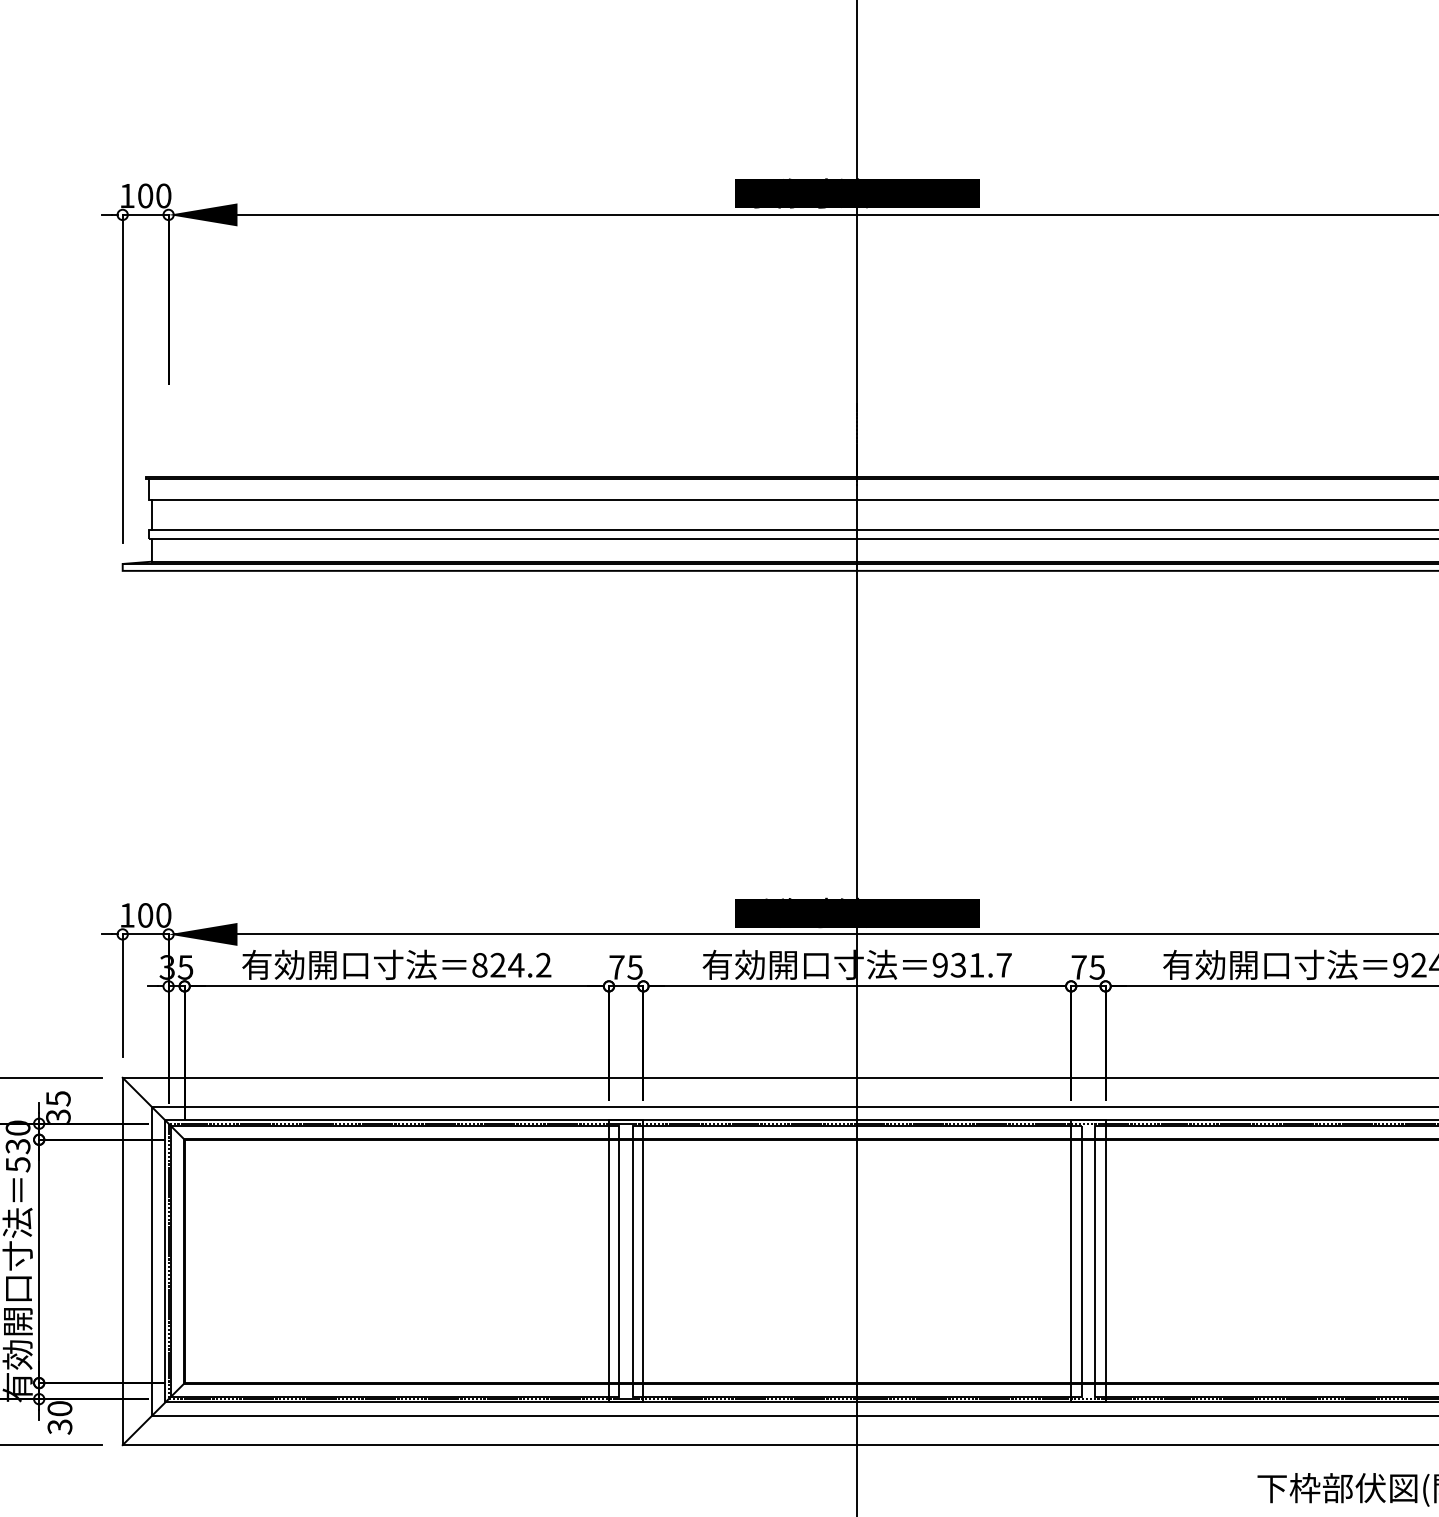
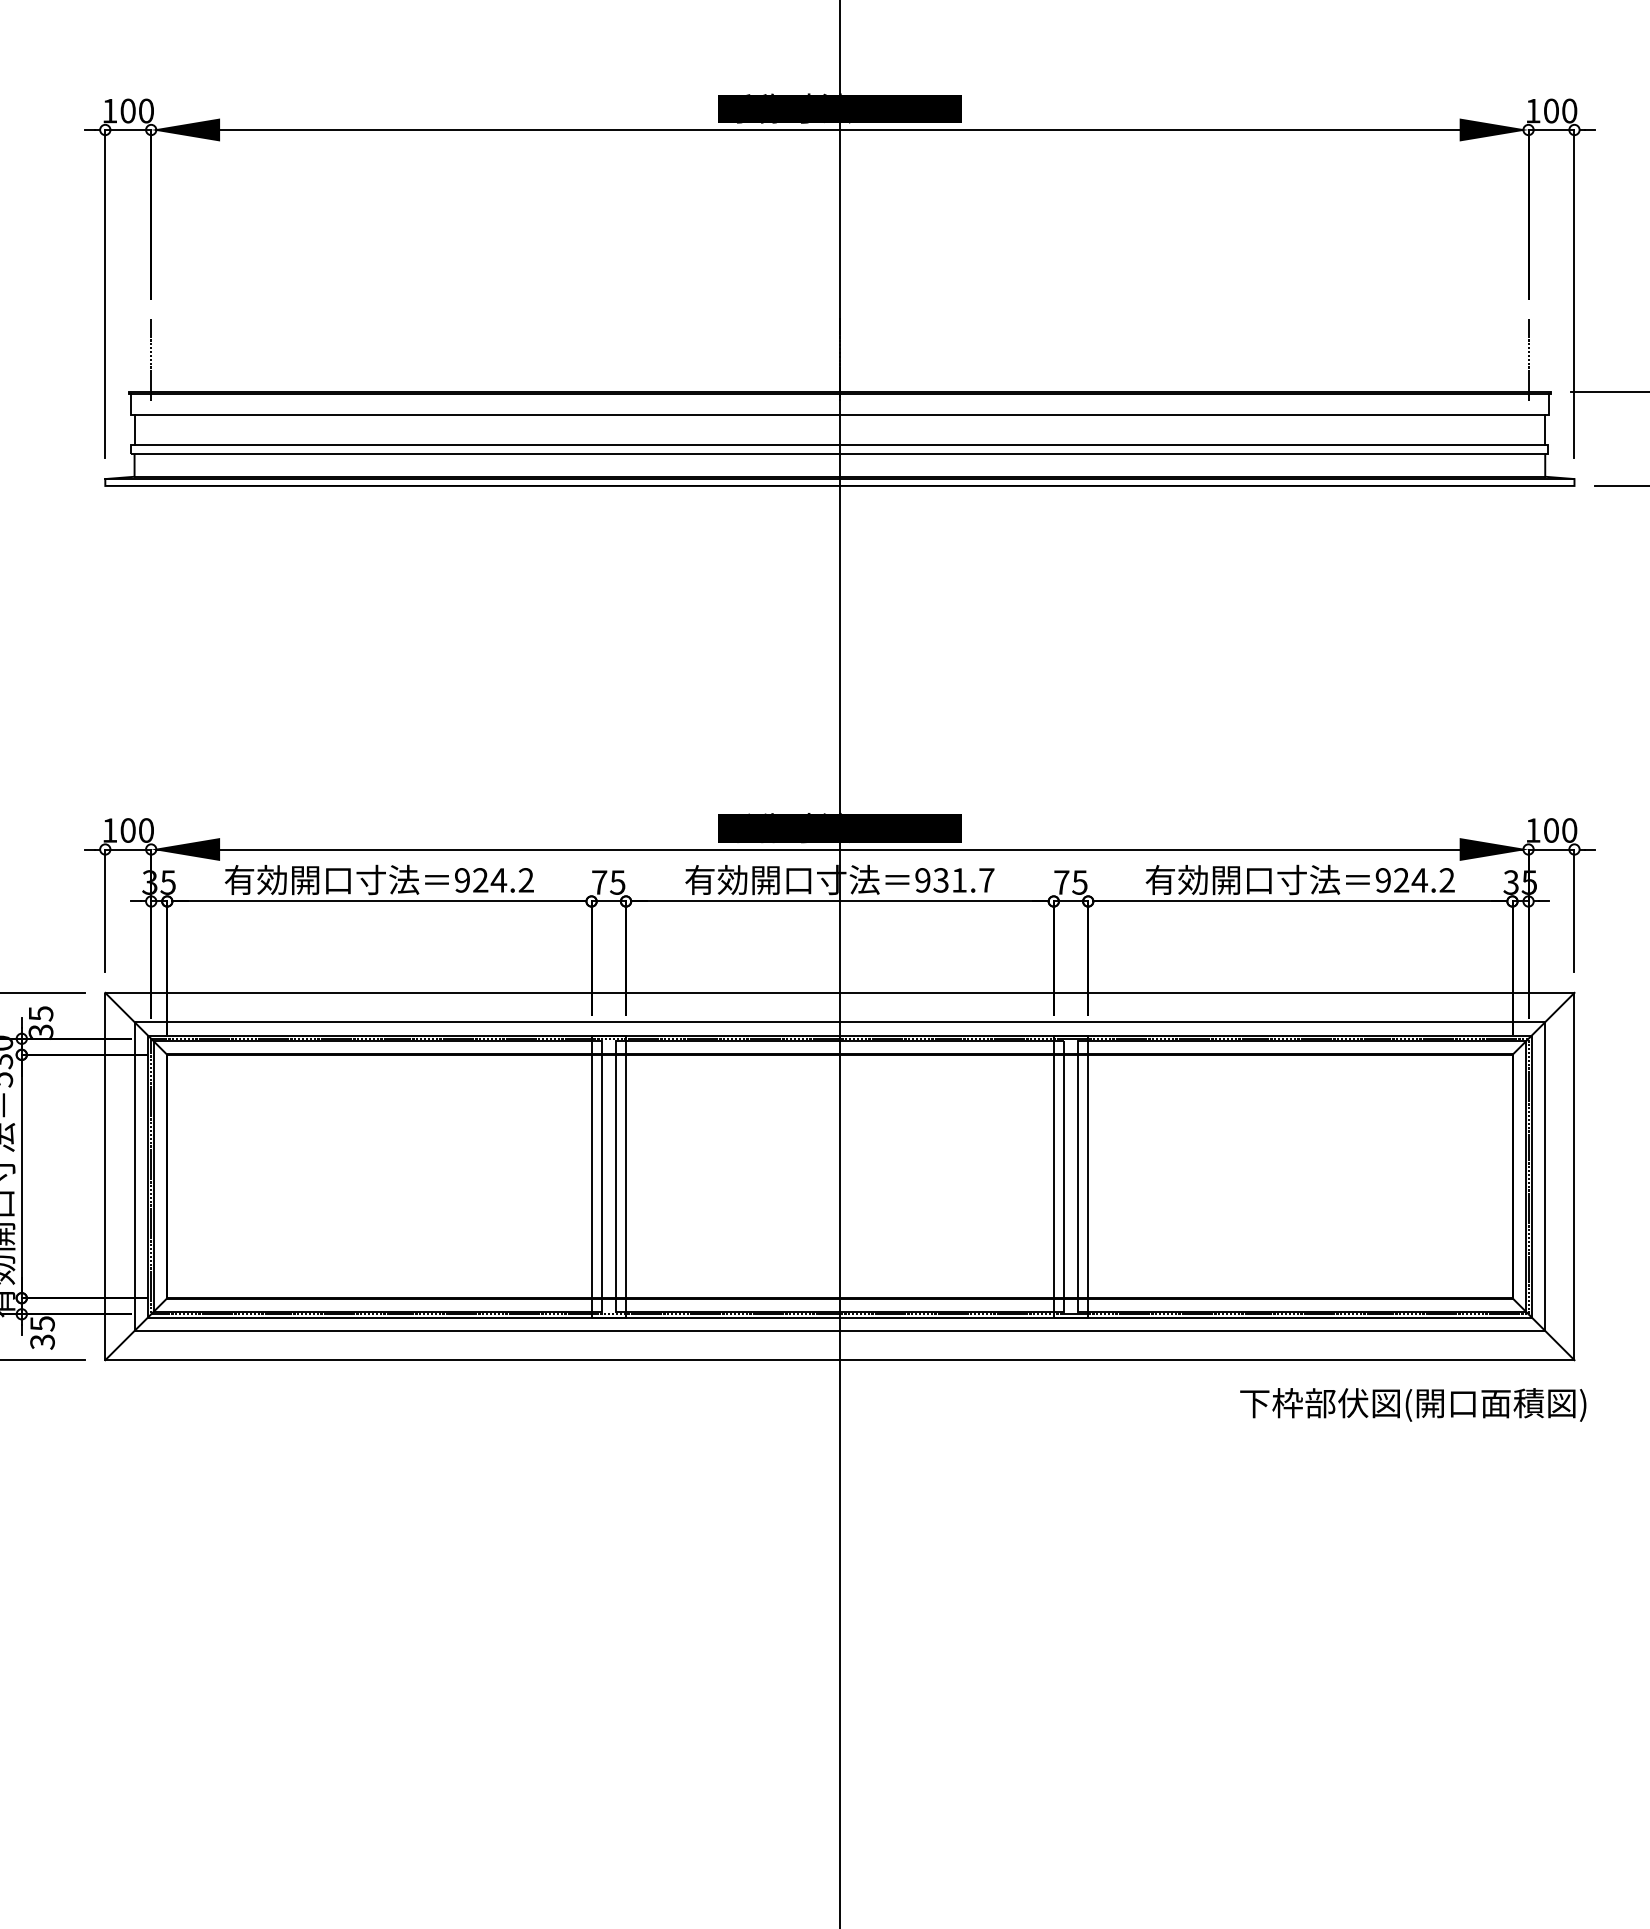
line: (168, 444) -> (151, 359), added
text: (479, 965) -> (462, 880), 824.2 -> 924.2
text: (59, 1408) -> (42, 1323), 30 -> 35

